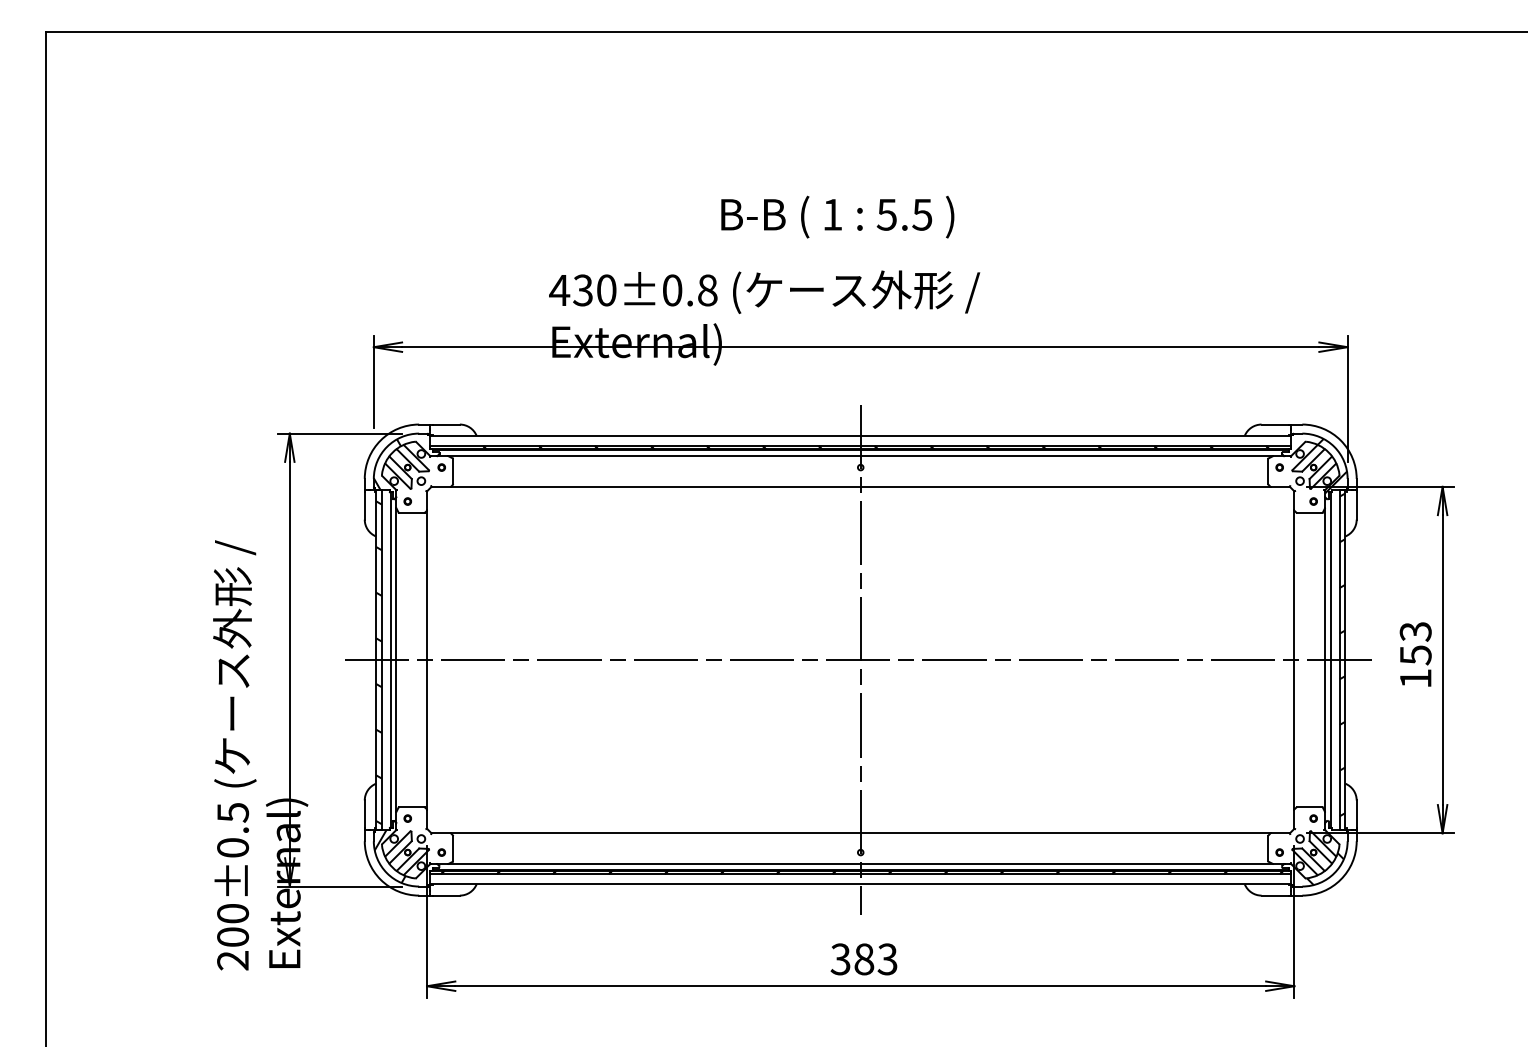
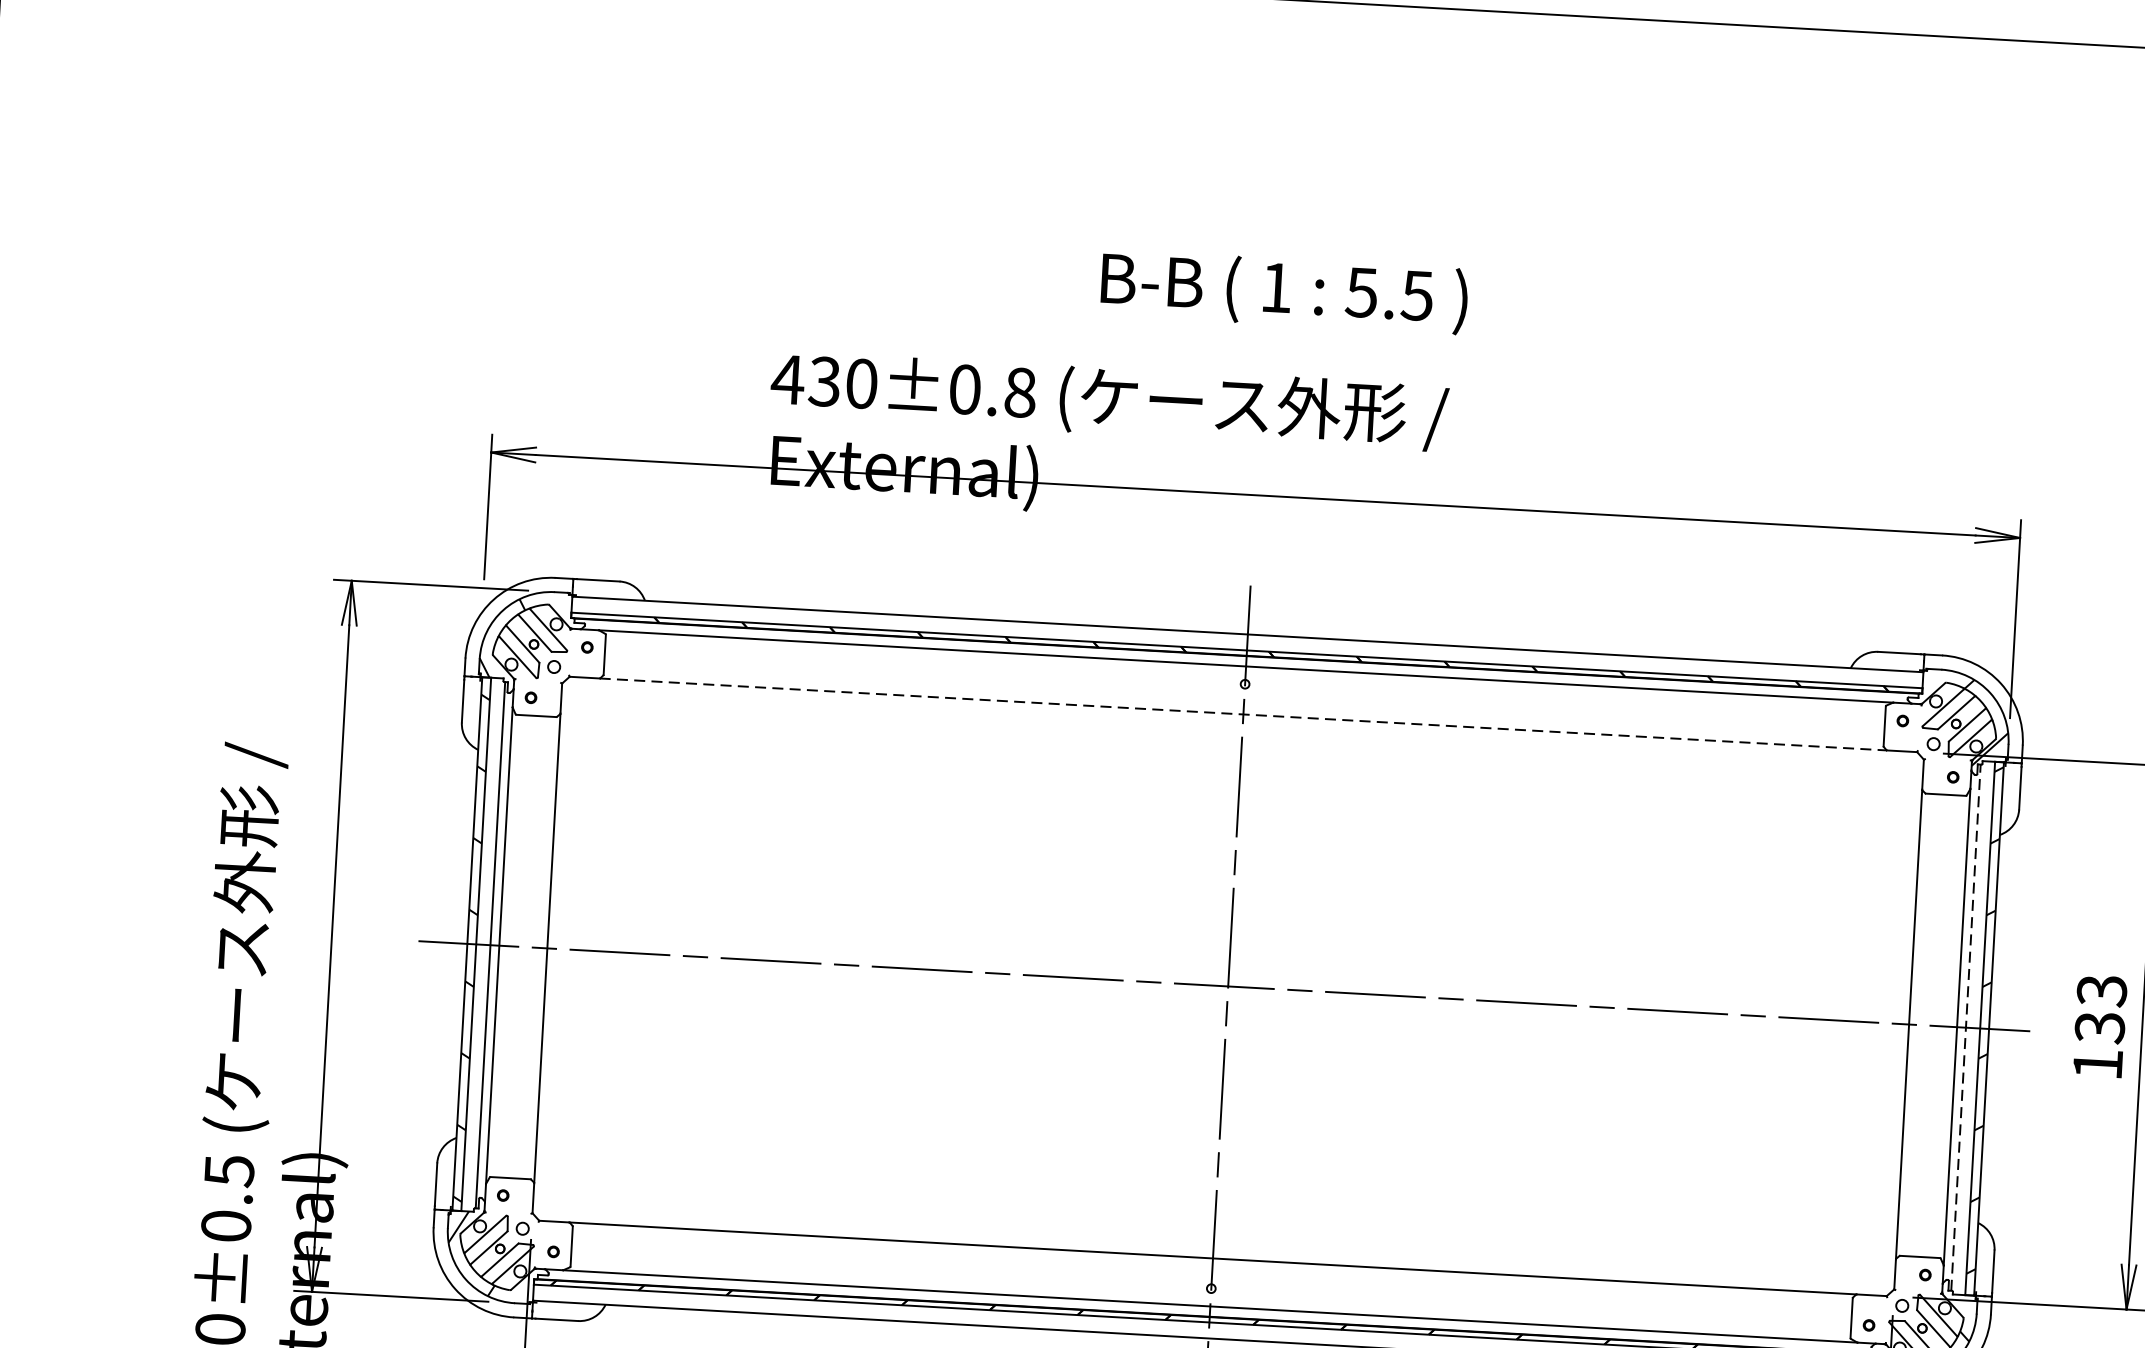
text: (837, 216) -> (1284, 290), moved
line: (861, 486) -> (1244, 714), solid -> dashed
text: (1415, 654) -> (2099, 1026), 153 -> 133
line: (1330, 660) -> (1965, 1028), solid -> dashed

